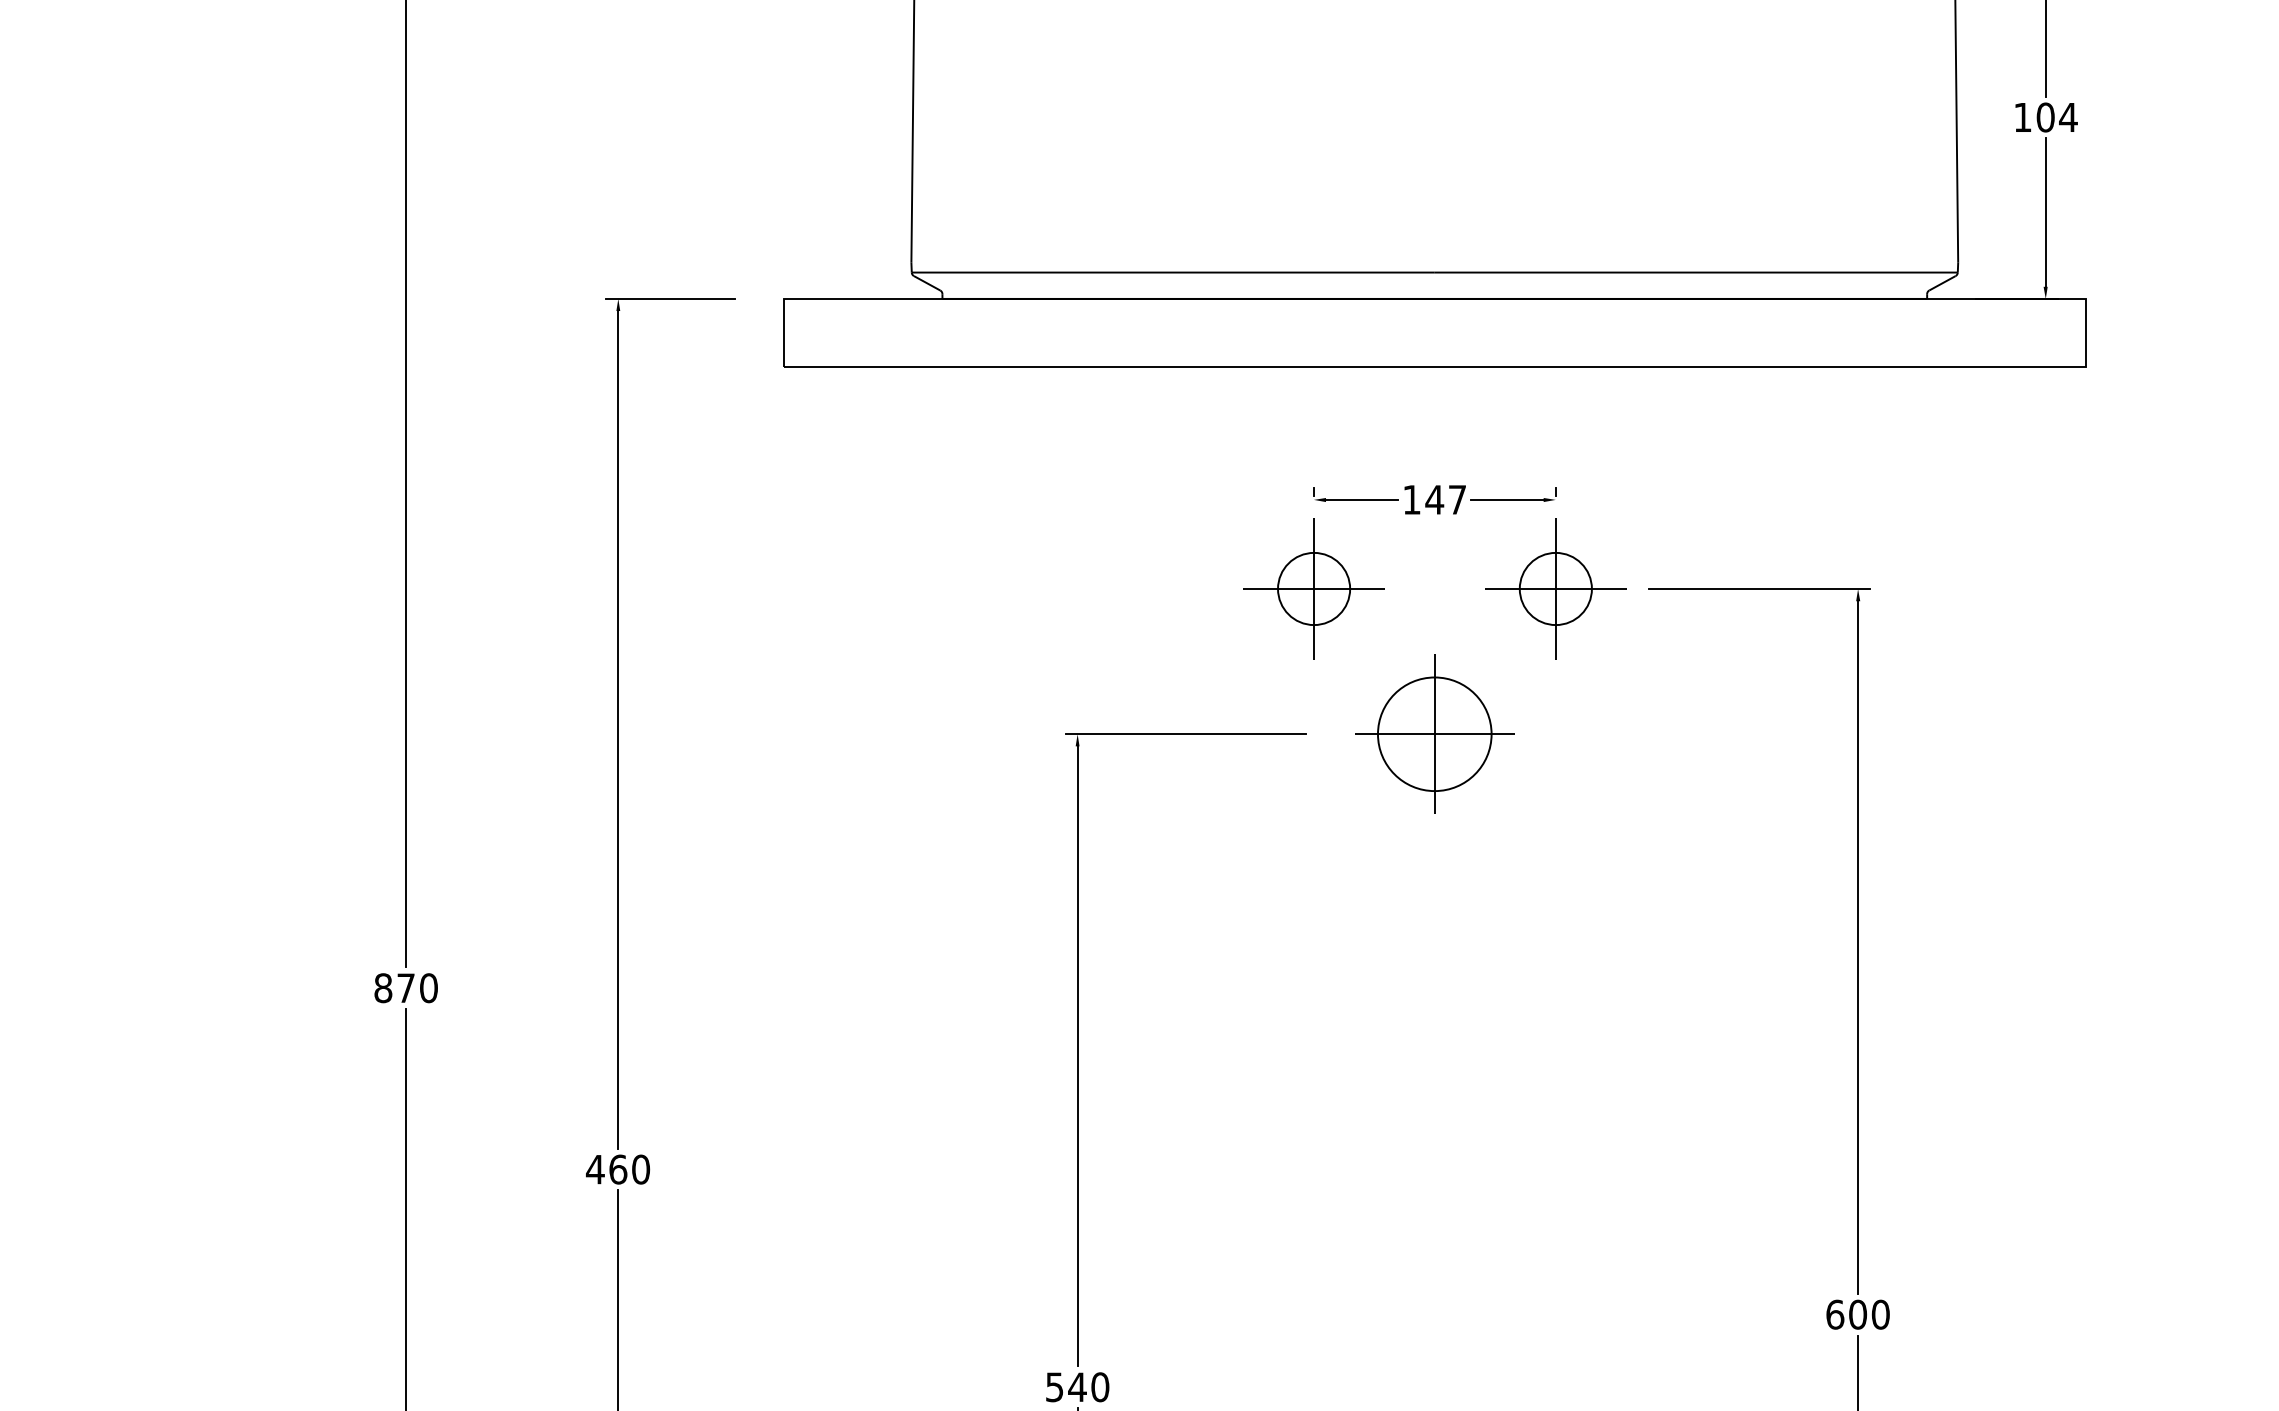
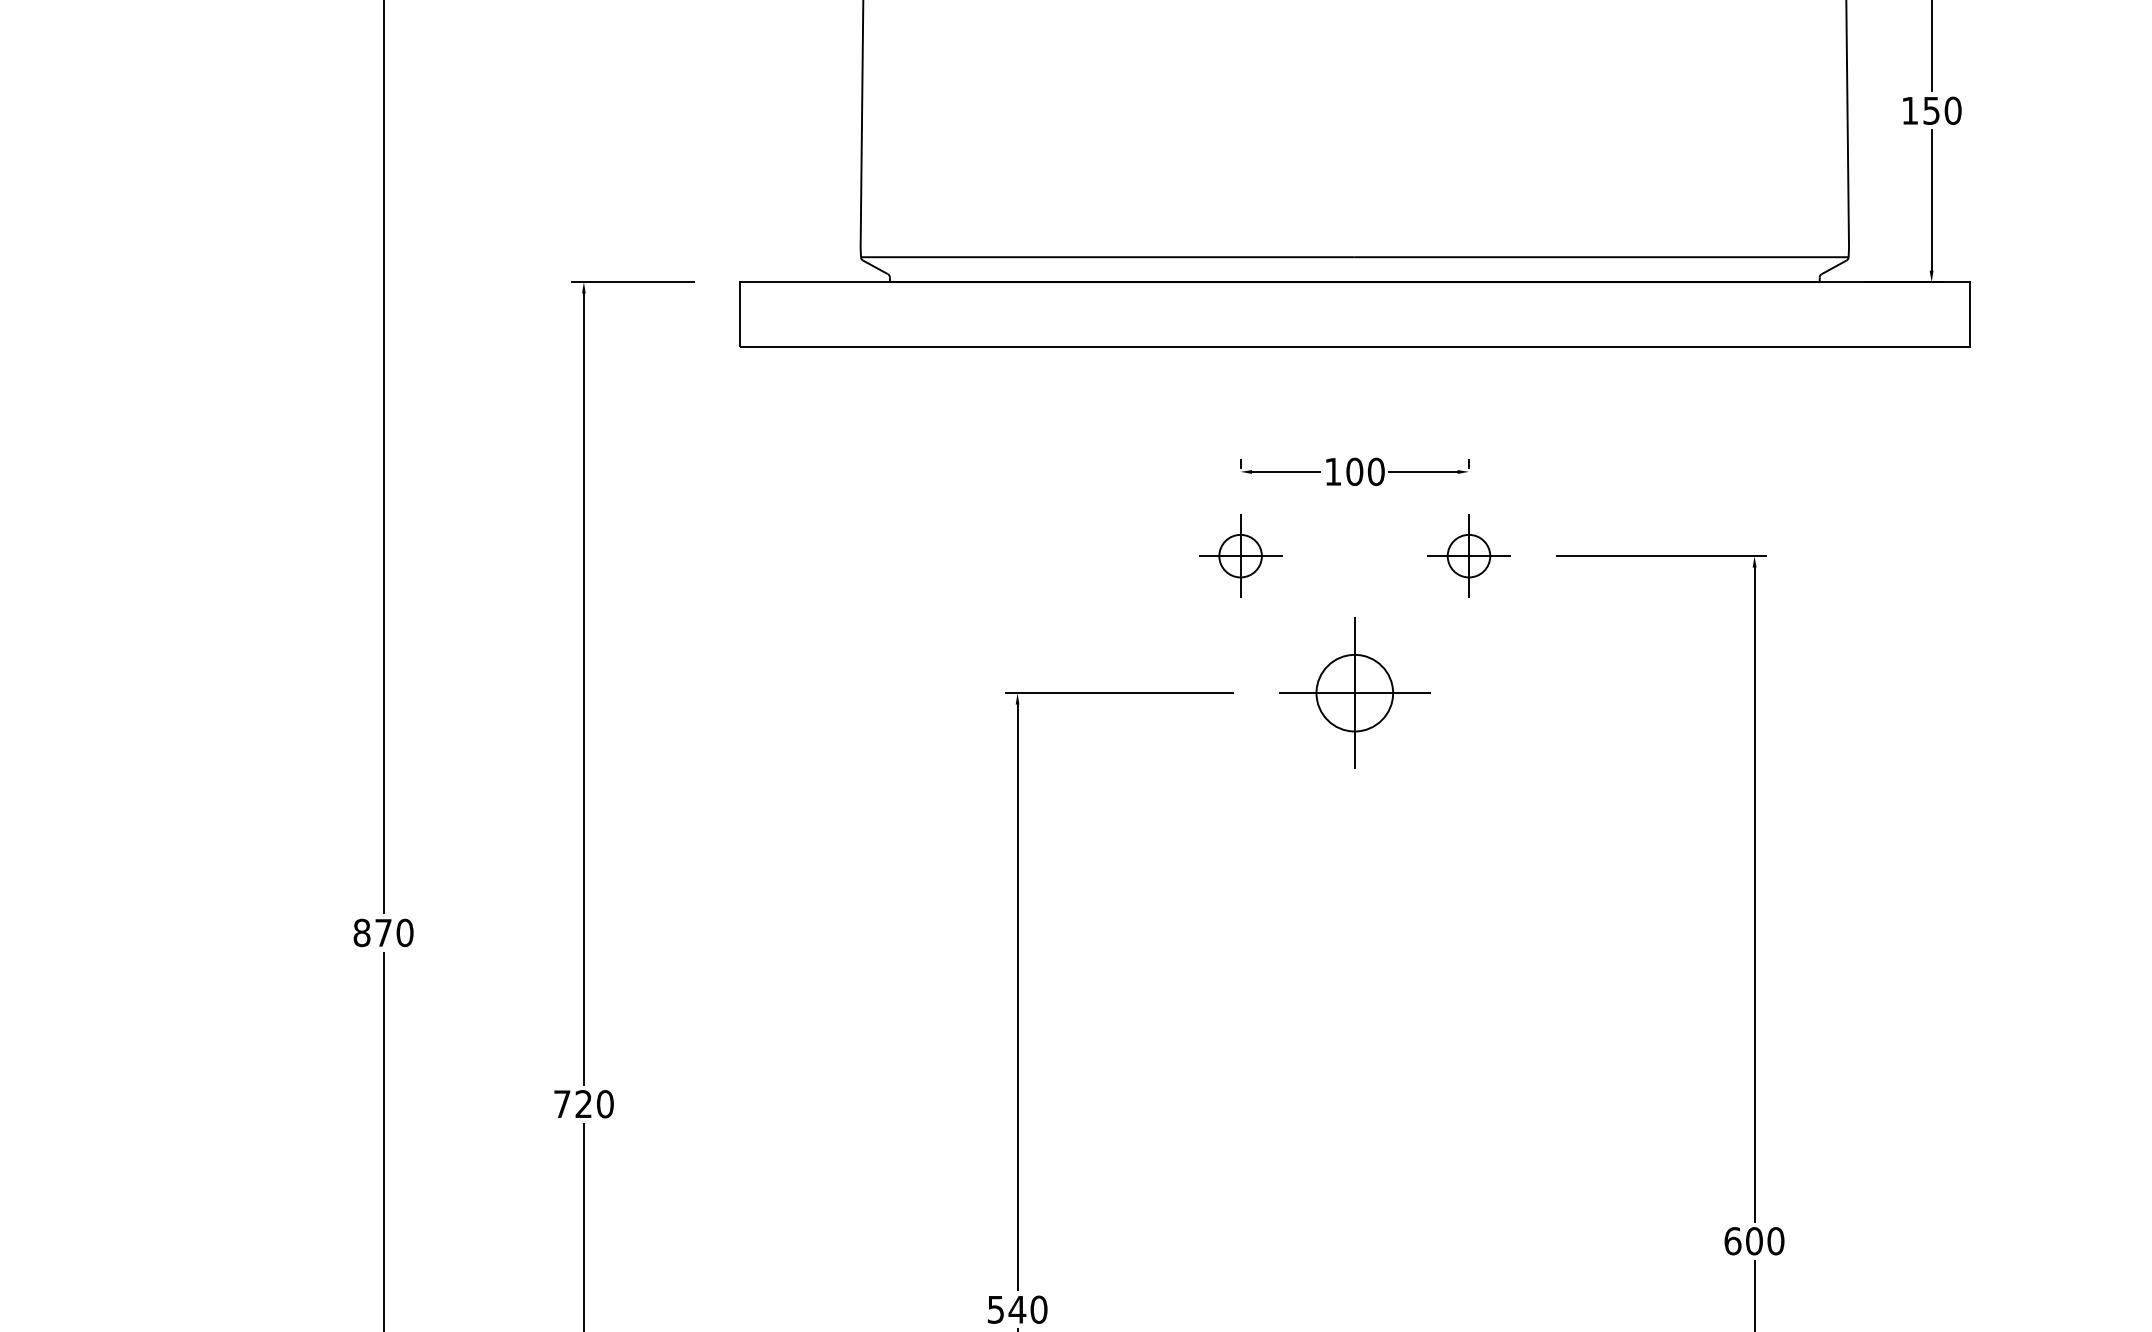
text: (2056, 117) -> (1941, 110), 104 -> 150
text: (1445, 499) -> (1364, 471), 147 -> 100
part: (1313, 589) -> (1240, 556), size x0.62
part: (1555, 589) -> (1468, 556), size x0.62
circle: (1434, 733) -> (1354, 692), size x0.71
text: (606, 1169) -> (572, 1104), 460 -> 720

